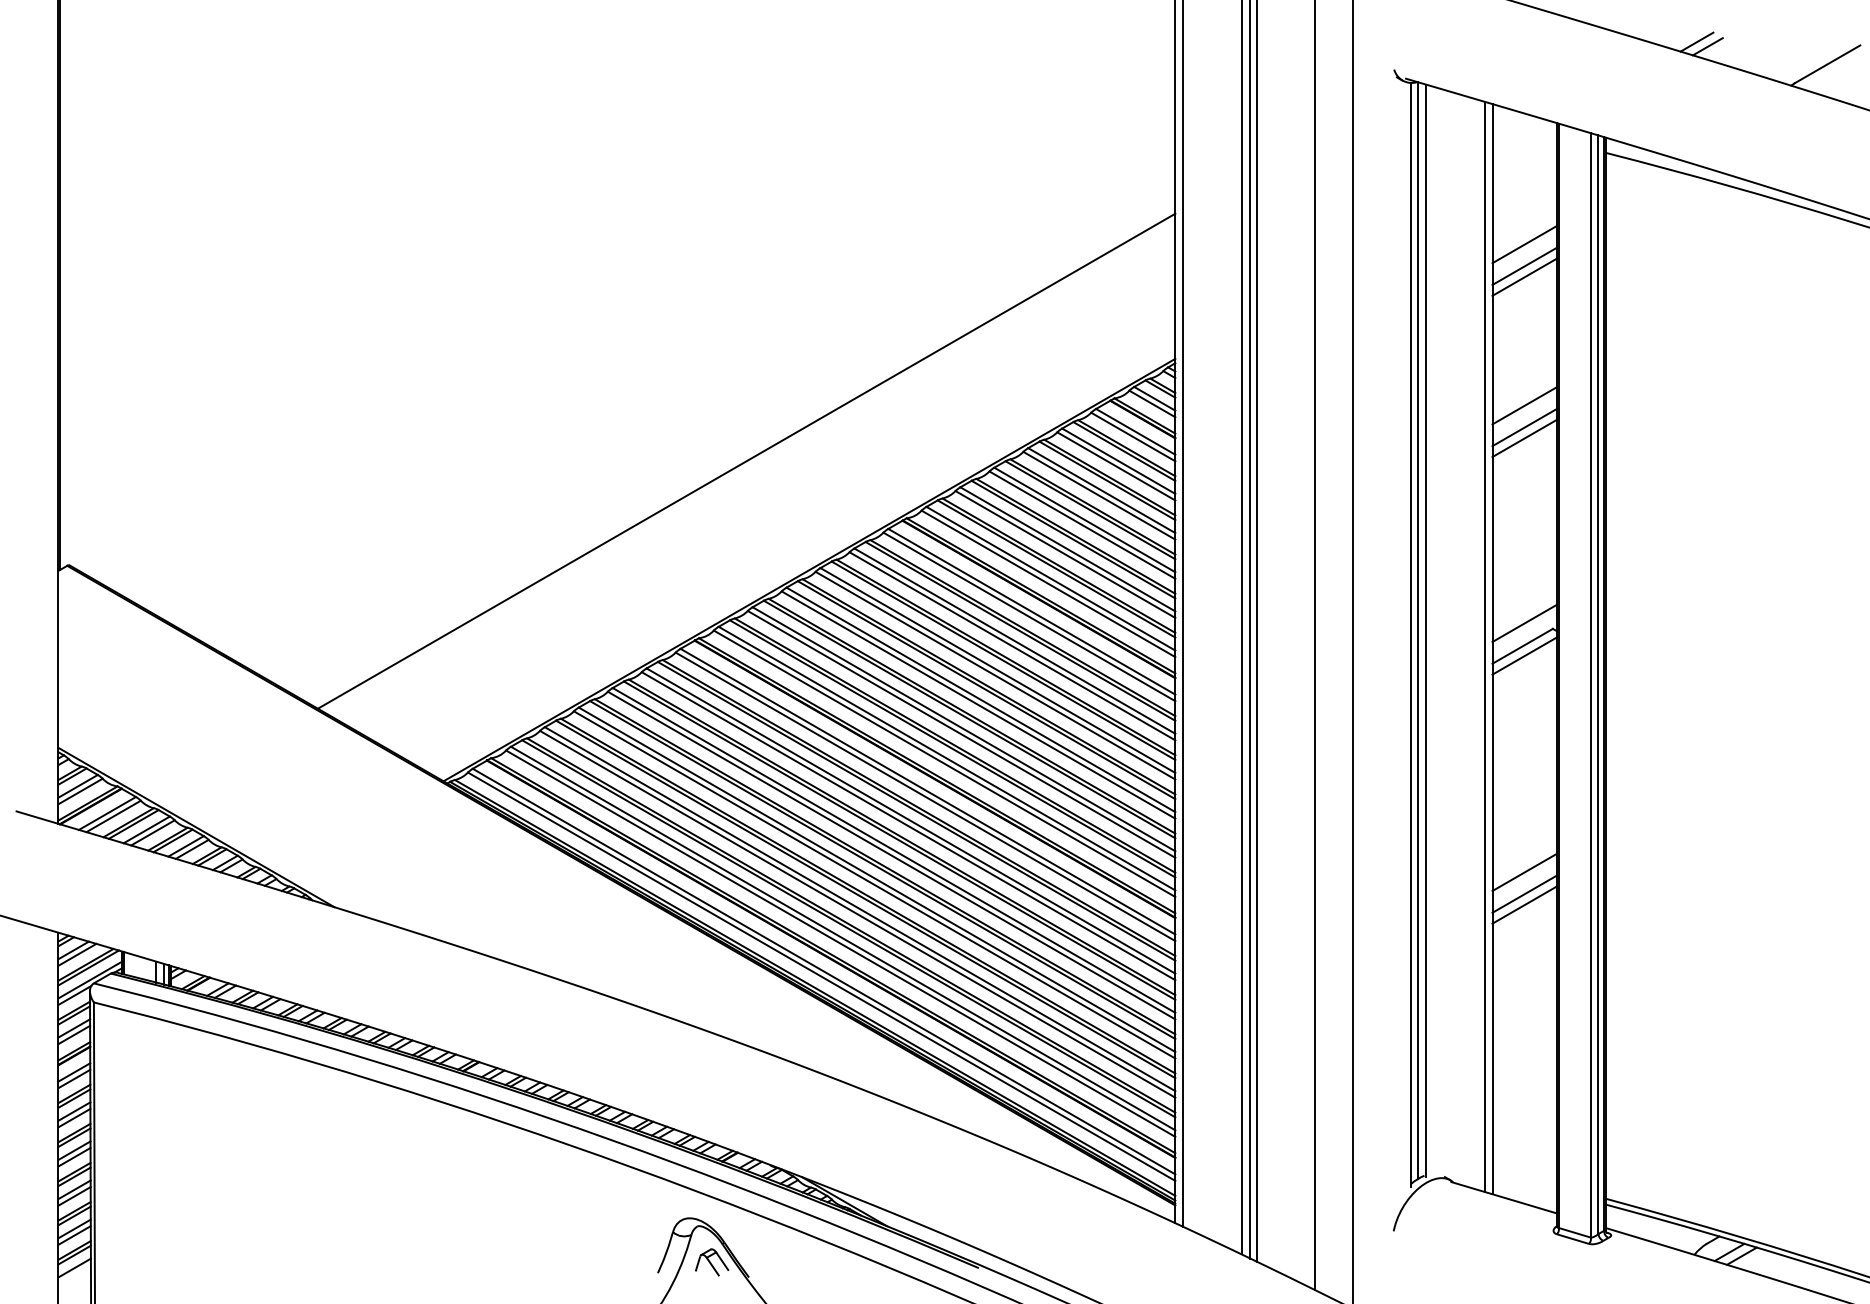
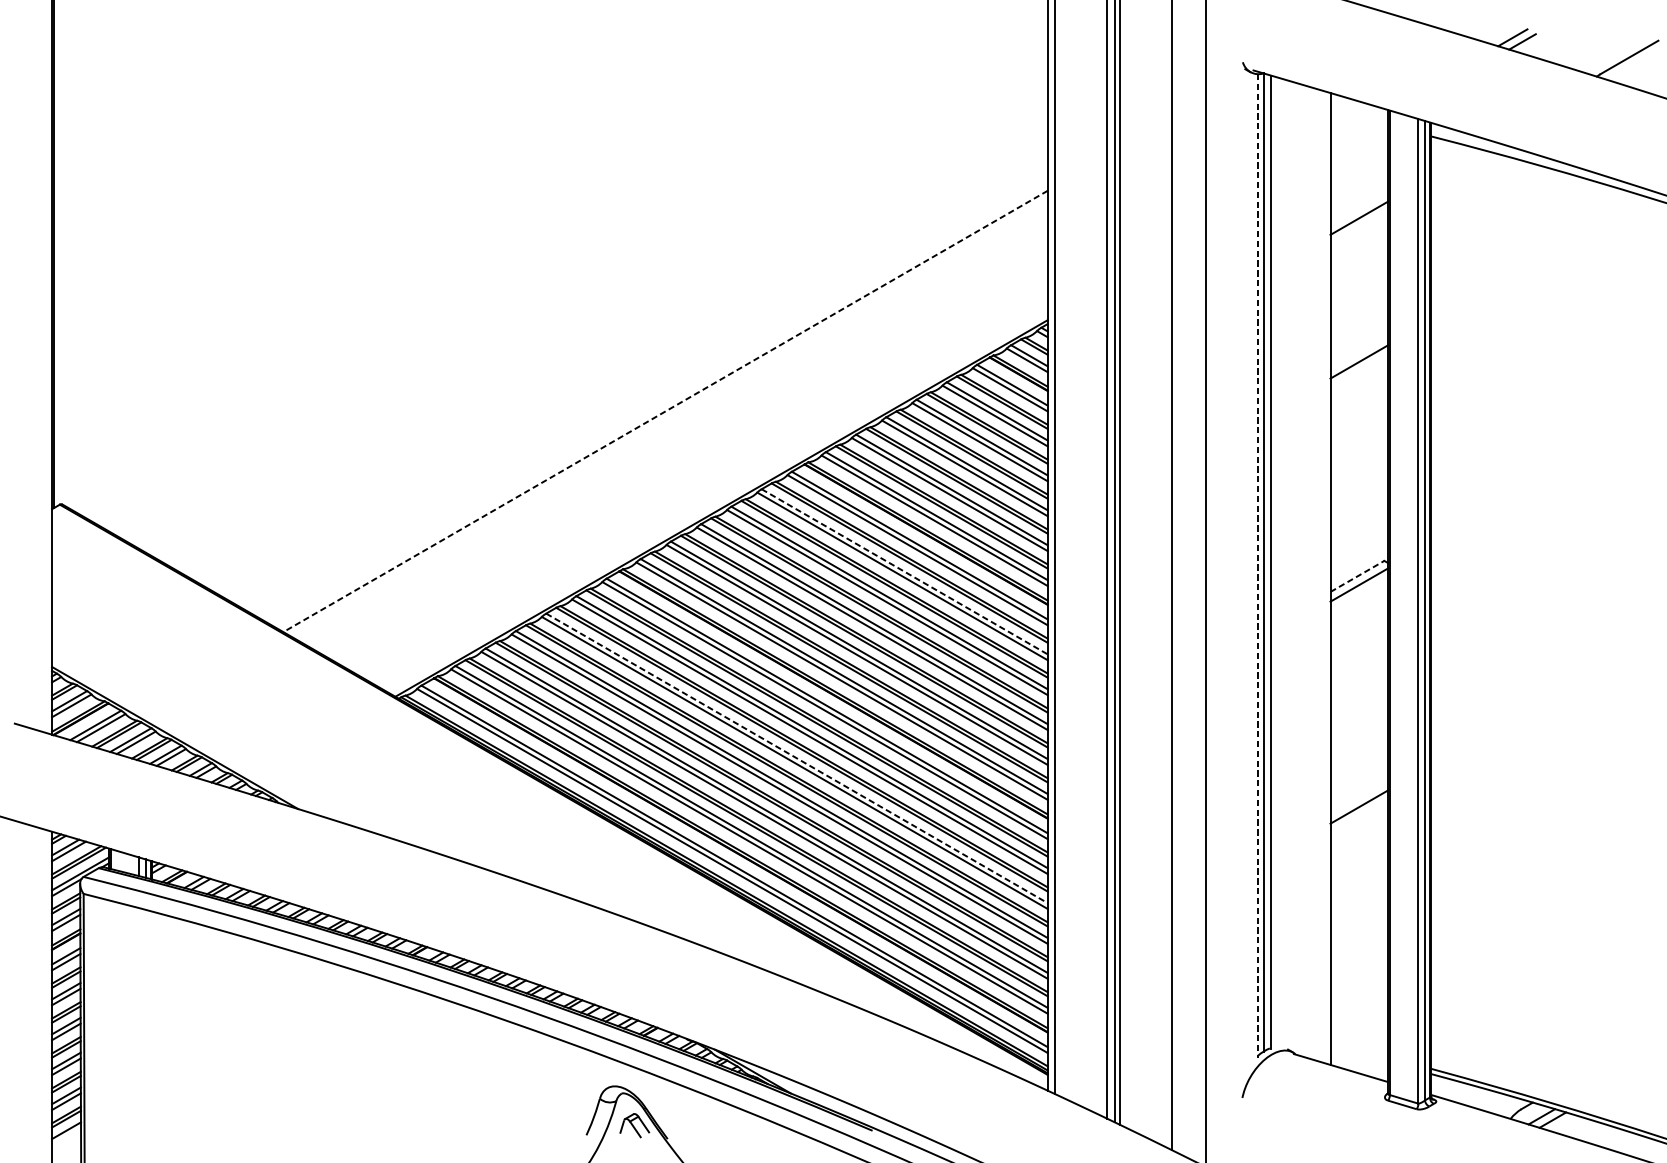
line: (1524, 265) -> (1359, 236), removed
line: (1524, 276) -> (1359, 246), removed
line: (1524, 427) -> (1359, 381), removed
line: (1524, 438) -> (1359, 391), removed
line: (746, 461) -> (665, 411), solid -> dashed
line: (1524, 623) -> (1359, 556), removed
line: (1411, 634) -> (1258, 565), solid -> dashed
line: (1015, 641) -> (905, 572), solid -> dashed
line: (1484, 646) -> (1323, 576), removed
line: (1522, 646) -> (1357, 576), solid -> dashed
line: (894, 850) -> (797, 758), solid -> dashed
line: (1524, 872) -> (1359, 778), removed
line: (1524, 893) -> (1359, 796), removed

